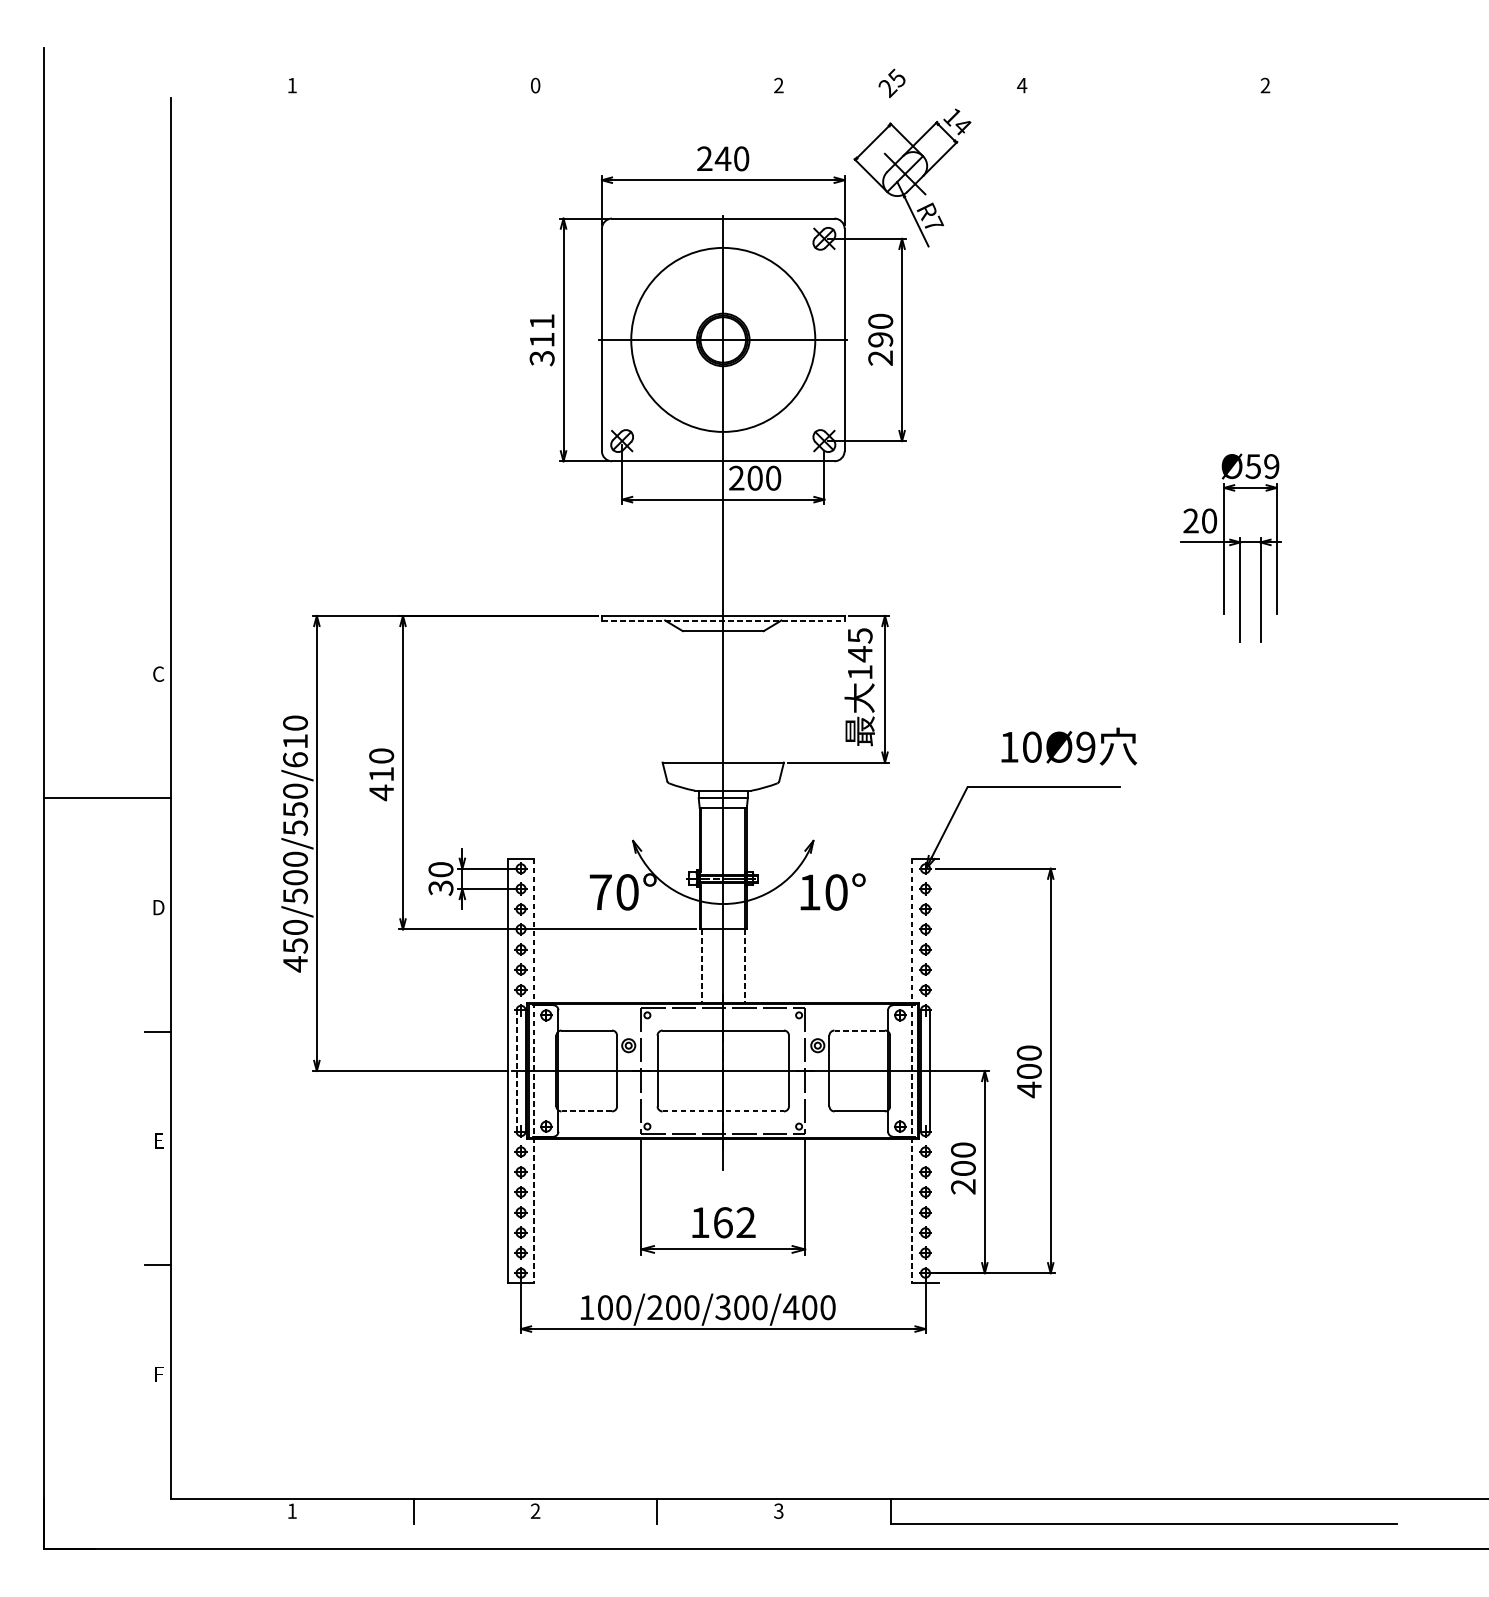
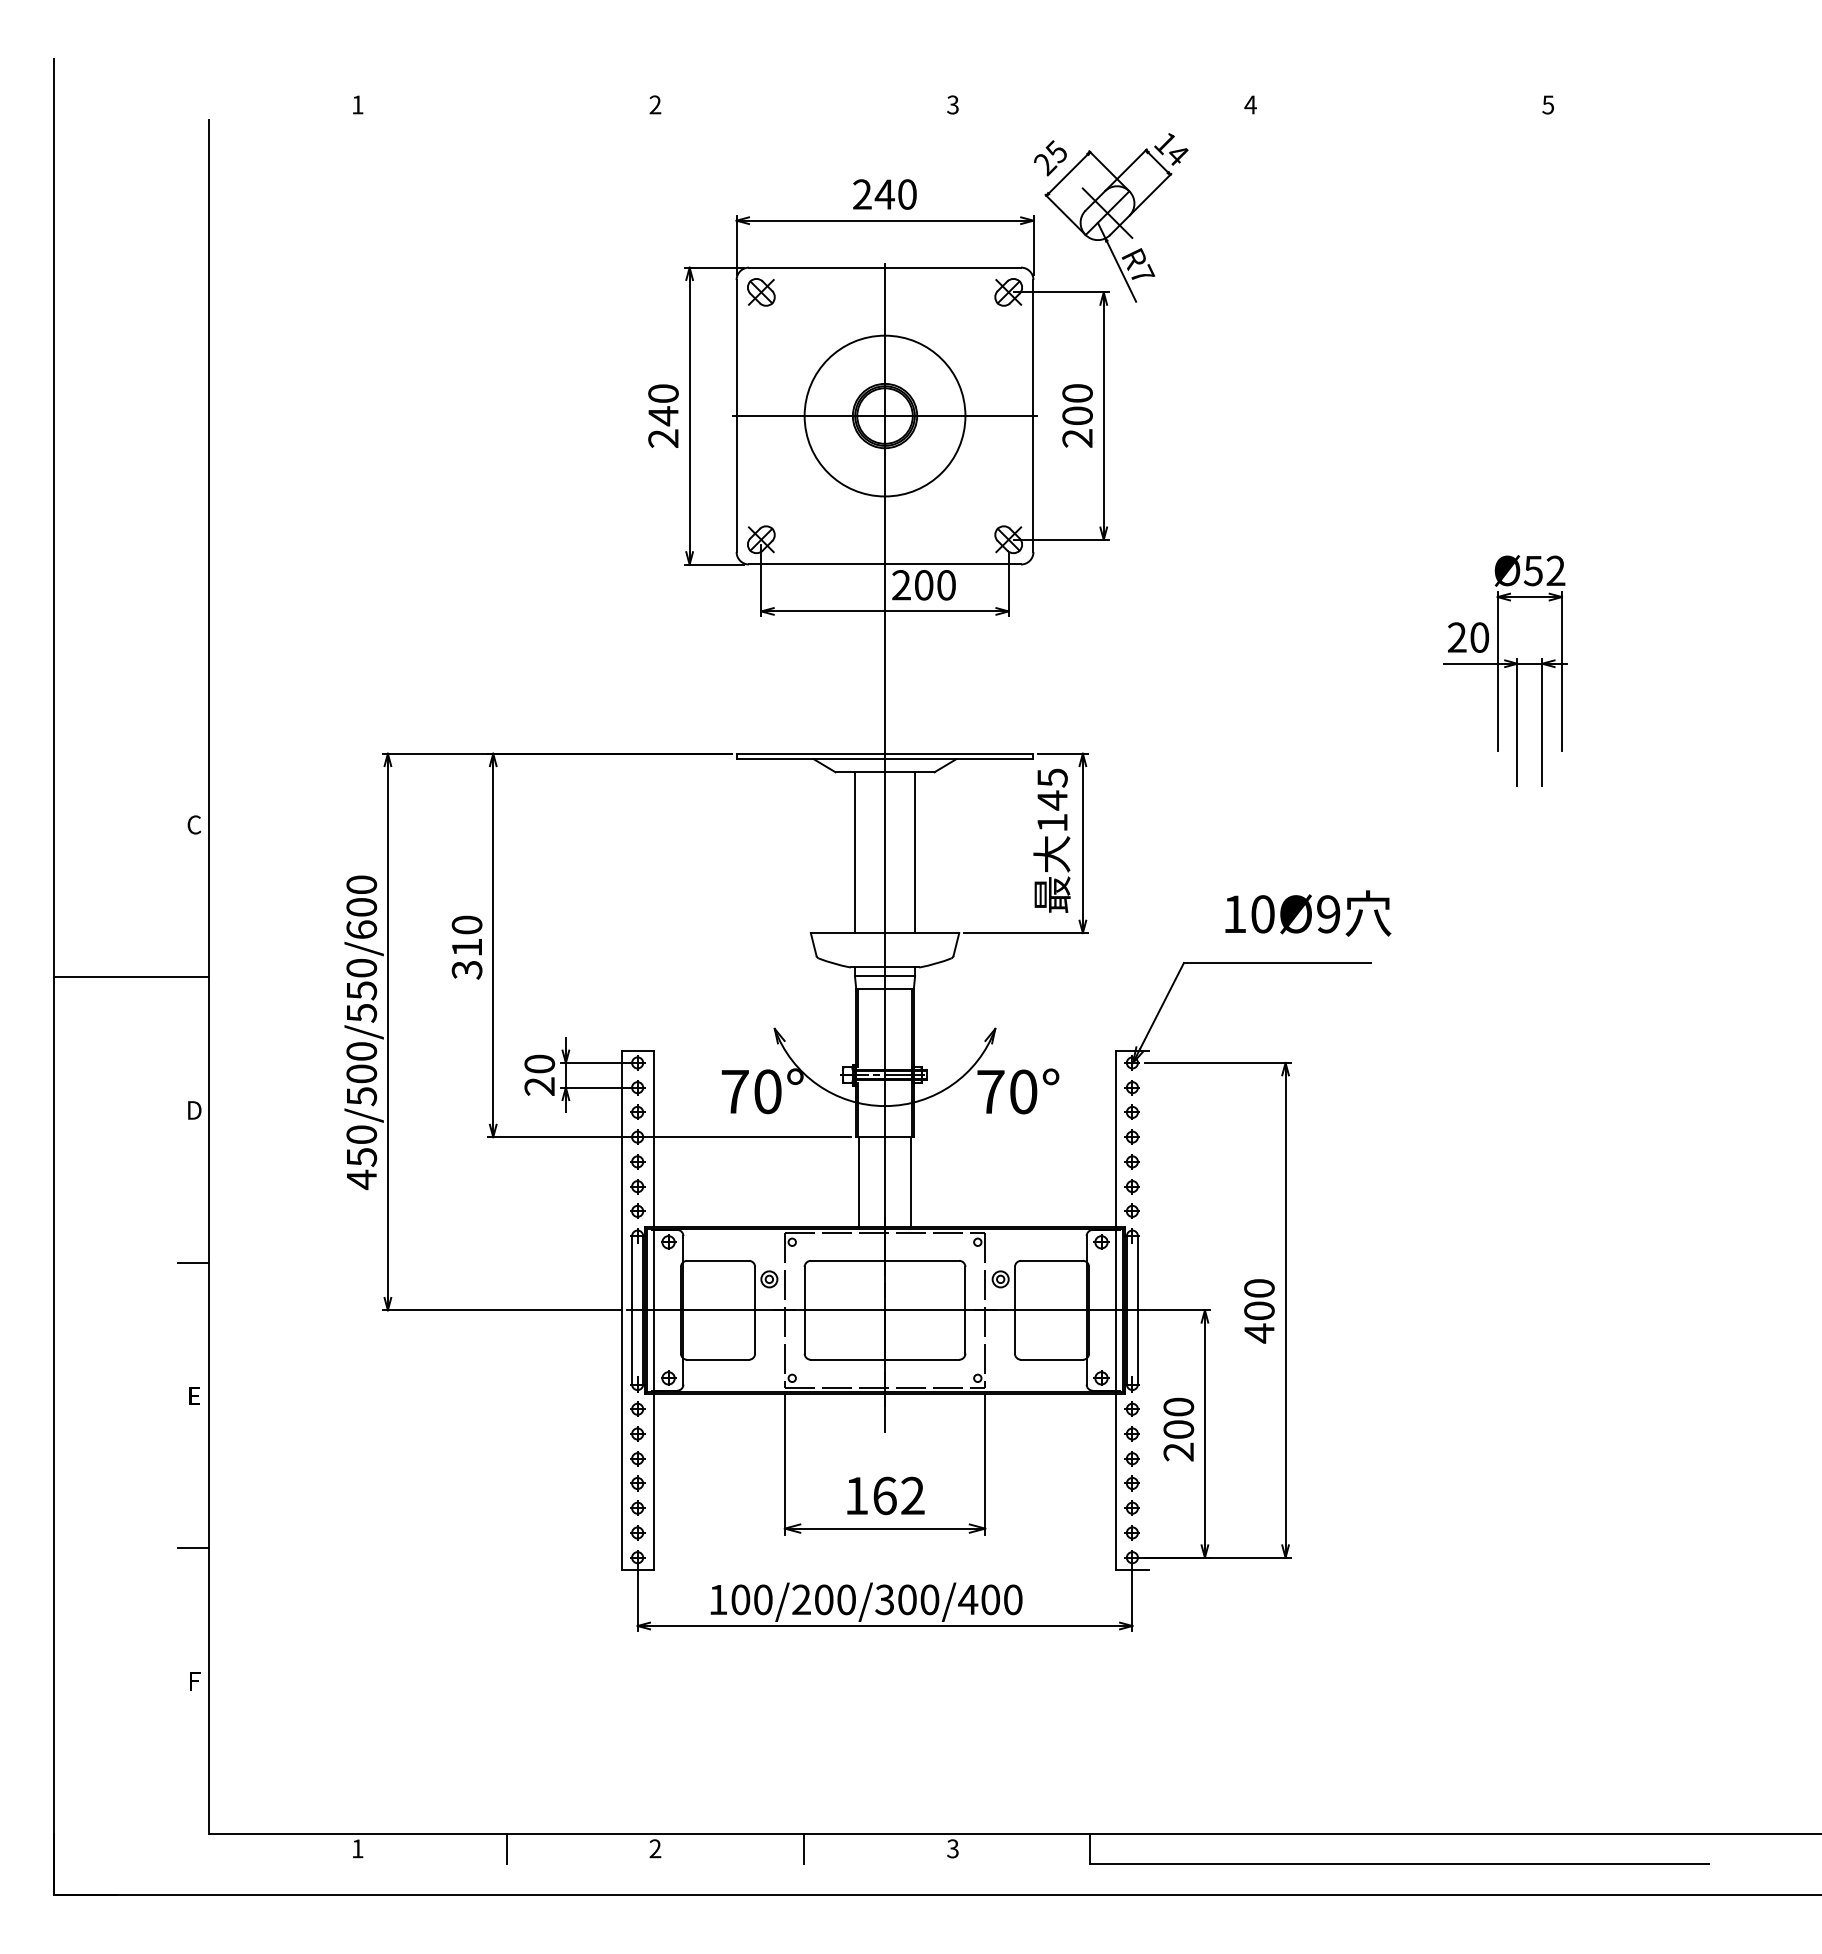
text: (892, 83) -> (1050, 158), moved
text: (535, 85) -> (655, 104), 0 -> 2
text: (1265, 85) -> (1548, 104), 2 -> 5
text: (778, 86) -> (952, 105), 2 -> 3
part: (622, 238) -> (761, 292), added
circle: (722, 339) -> (884, 415), size x0.71
text: (880, 339) -> (1077, 415), 290 -> 200
text: (542, 340) -> (663, 416), 311 -> 240
text: (1271, 467) -> (1555, 571), Ø59 -> Ø52
line: (723, 620) -> (885, 759), dashed -> solid
line: (698, 696) -> (854, 852), added
line: (748, 696) -> (915, 852), added
text: (295, 741) -> (361, 907), 450/500/550/610 -> 450/500/550/600
text: (381, 793) -> (466, 970), 410 -> 310
text: (440, 888) -> (539, 1086), 30 -> 20
text: (809, 892) -> (990, 1091), 10° -> 70°
line: (702, 966) -> (859, 1182), dashed -> solid
line: (744, 966) -> (911, 1182), dashed -> solid
line: (860, 1030) -> (1052, 1260), dashed -> solid
line: (516, 1070) -> (632, 1309), dashed -> solid
line: (533, 1071) -> (653, 1310), dashed -> solid
line: (912, 1071) -> (1116, 1310), dashed -> solid
line: (587, 1111) -> (718, 1359), dashed -> solid
line: (723, 1111) -> (885, 1359), dashed -> solid

